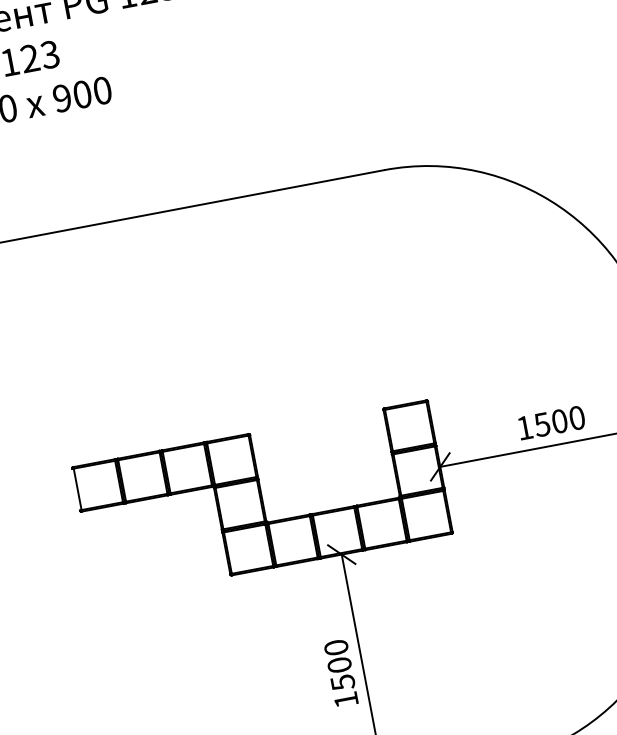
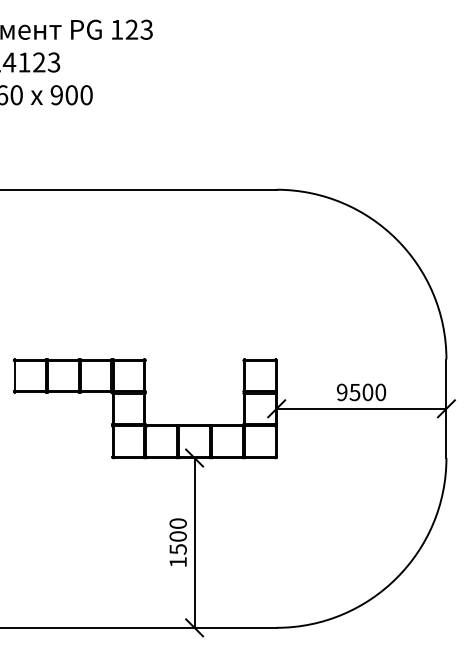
text: (523, 428) -> (341, 392), 1500 -> 9500

